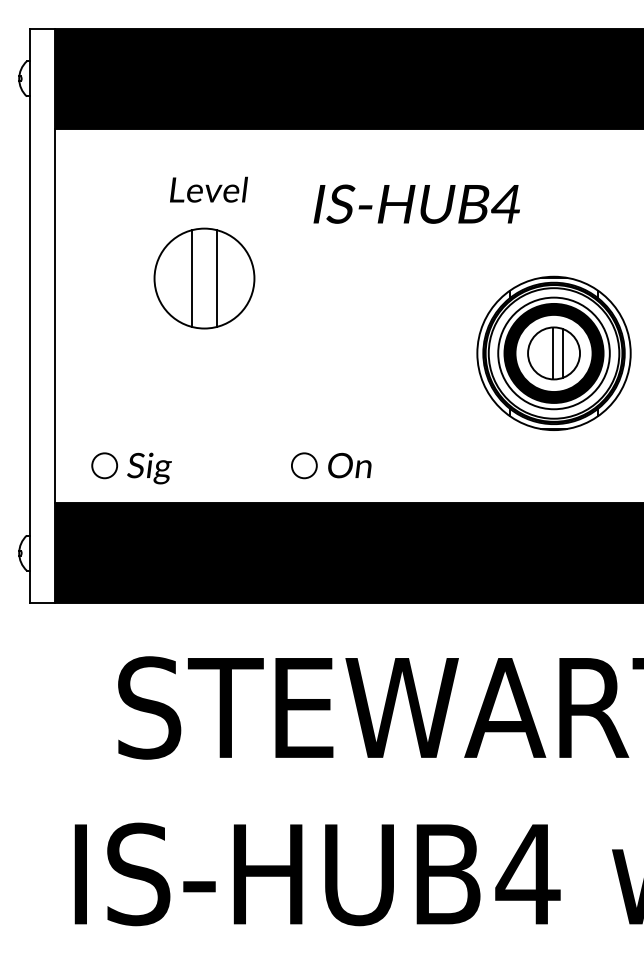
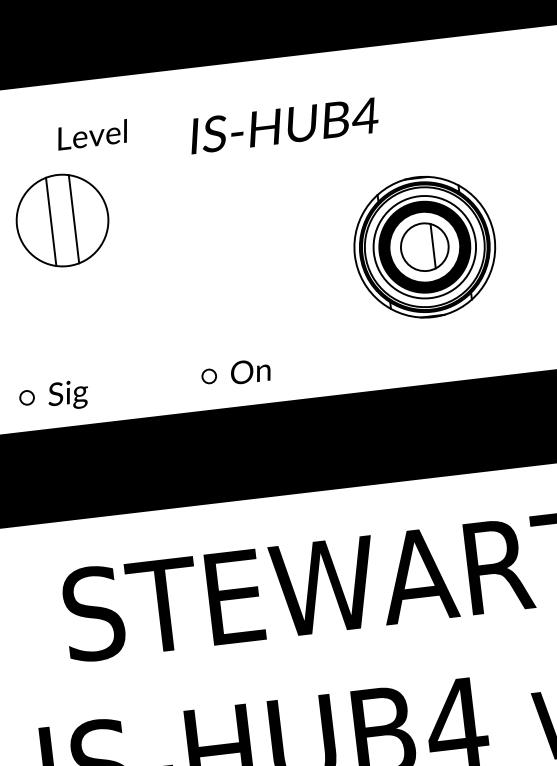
part: (204, 278) -> (62, 220), moved
line: (553, 353) -> (424, 247), removed
circle: (104, 465) -> (26, 397), size x0.6
circle: (304, 465) -> (209, 376), size x0.6

